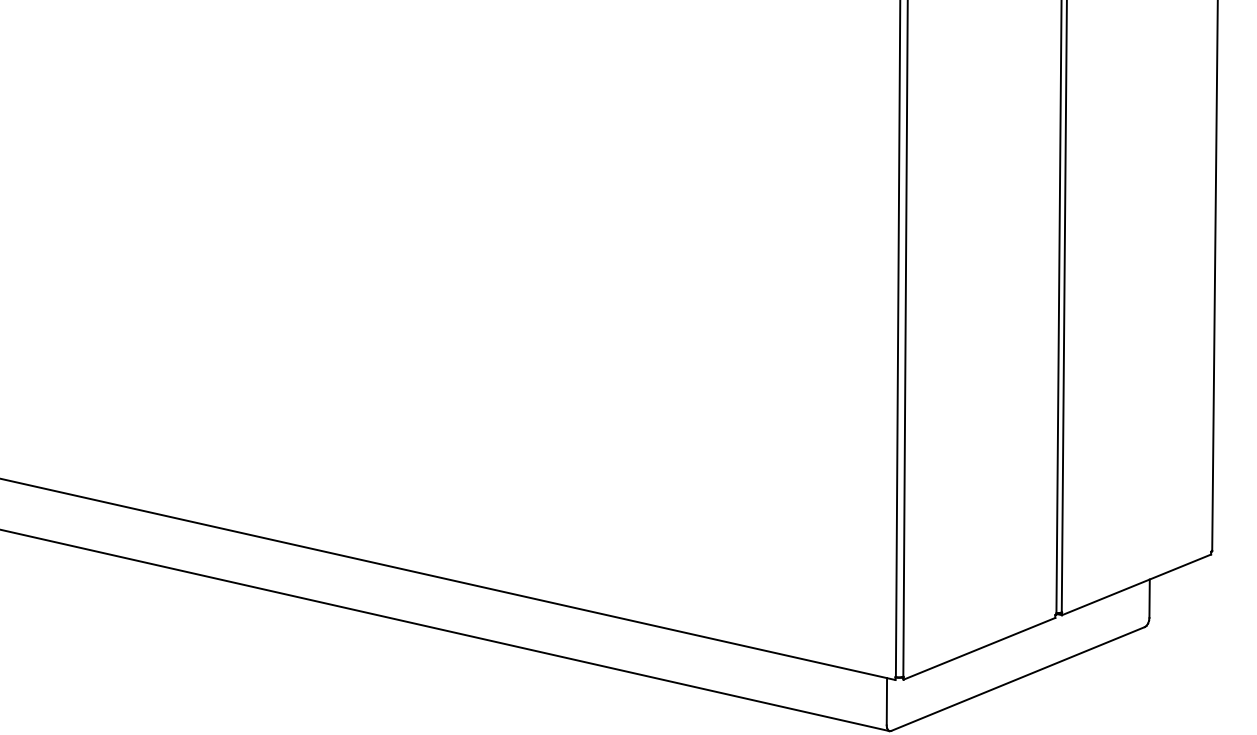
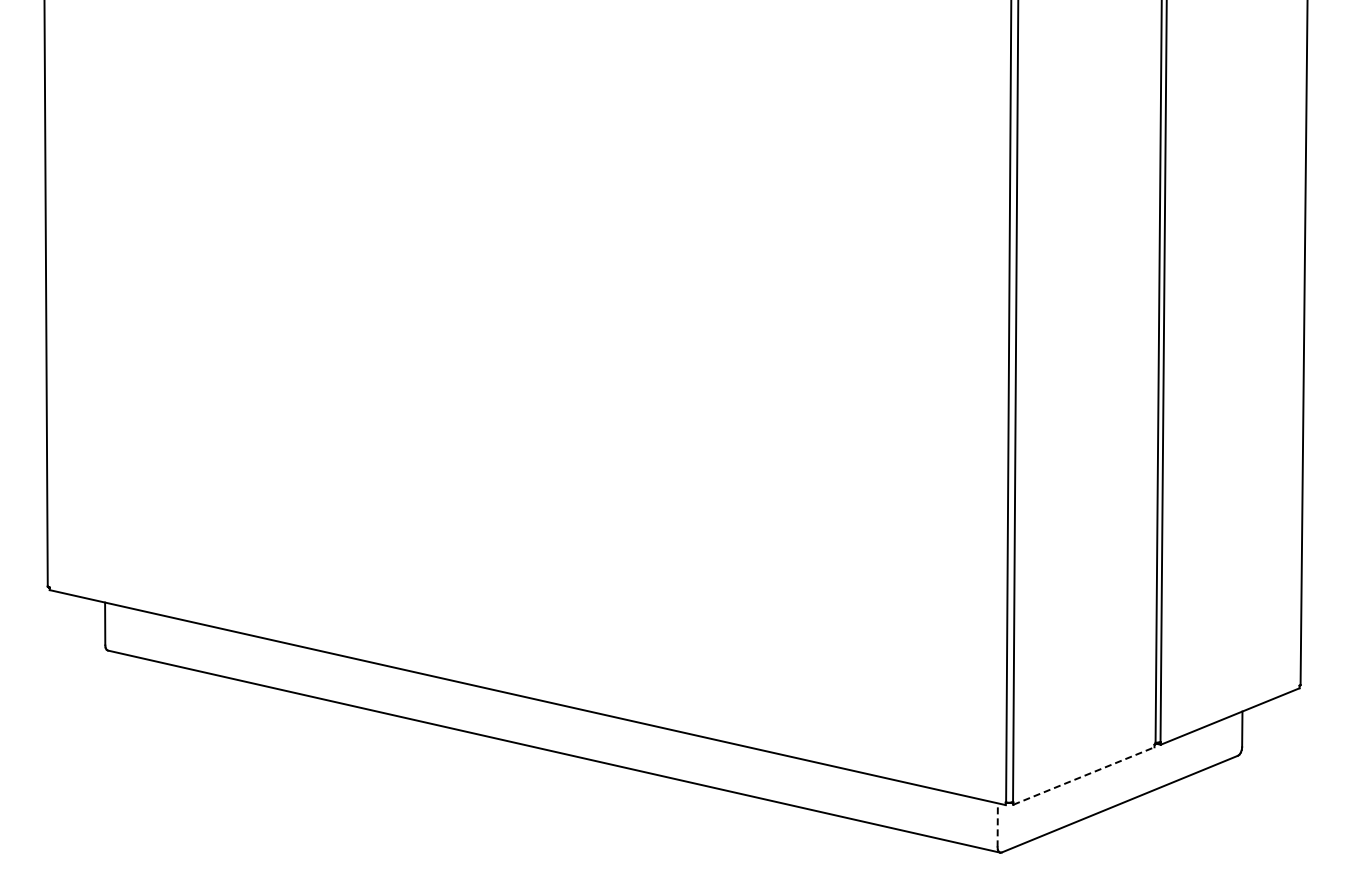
line: (980, 648) -> (1084, 775), solid -> dashed
line: (886, 700) -> (997, 824), solid -> dashed

